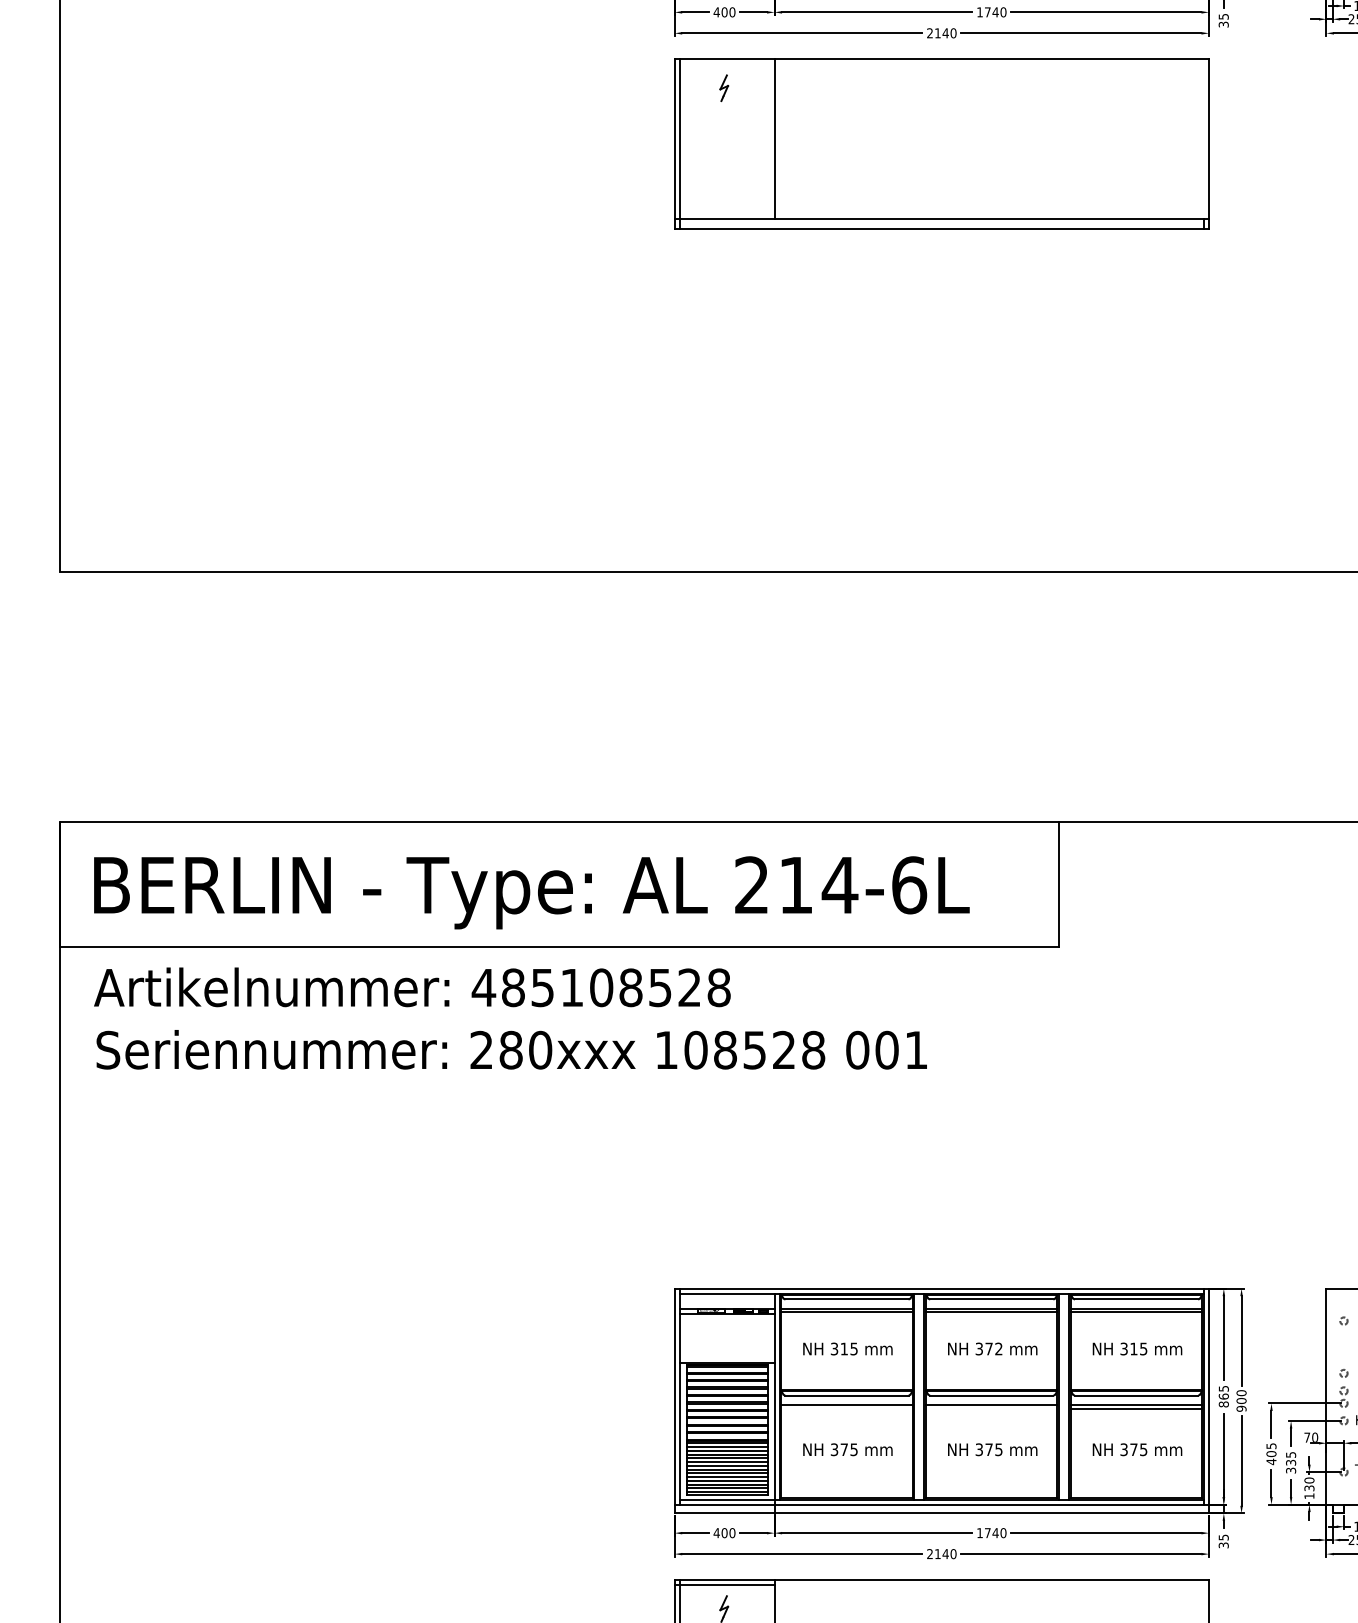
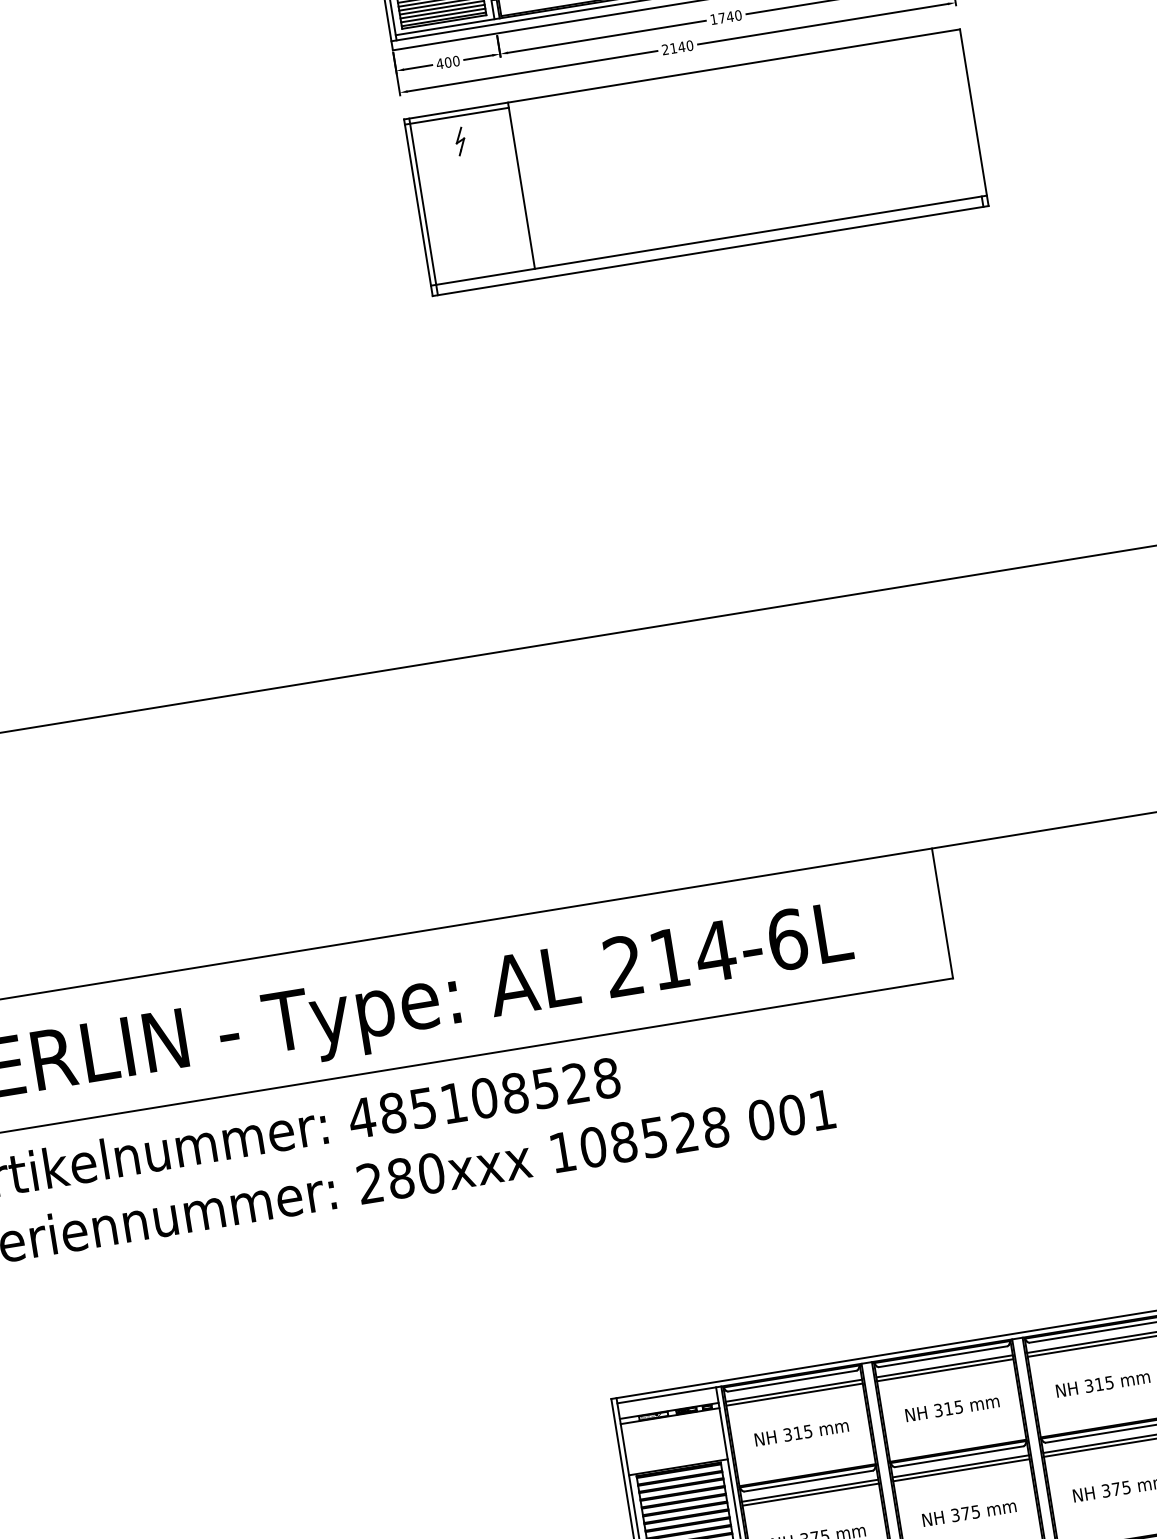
line: (724, 63) -> (456, 115), added
text: (993, 1348) -> (953, 1407), 372 -> 315
line: (846, 1408) -> (810, 1494), added
line: (991, 1408) -> (961, 1470), added

